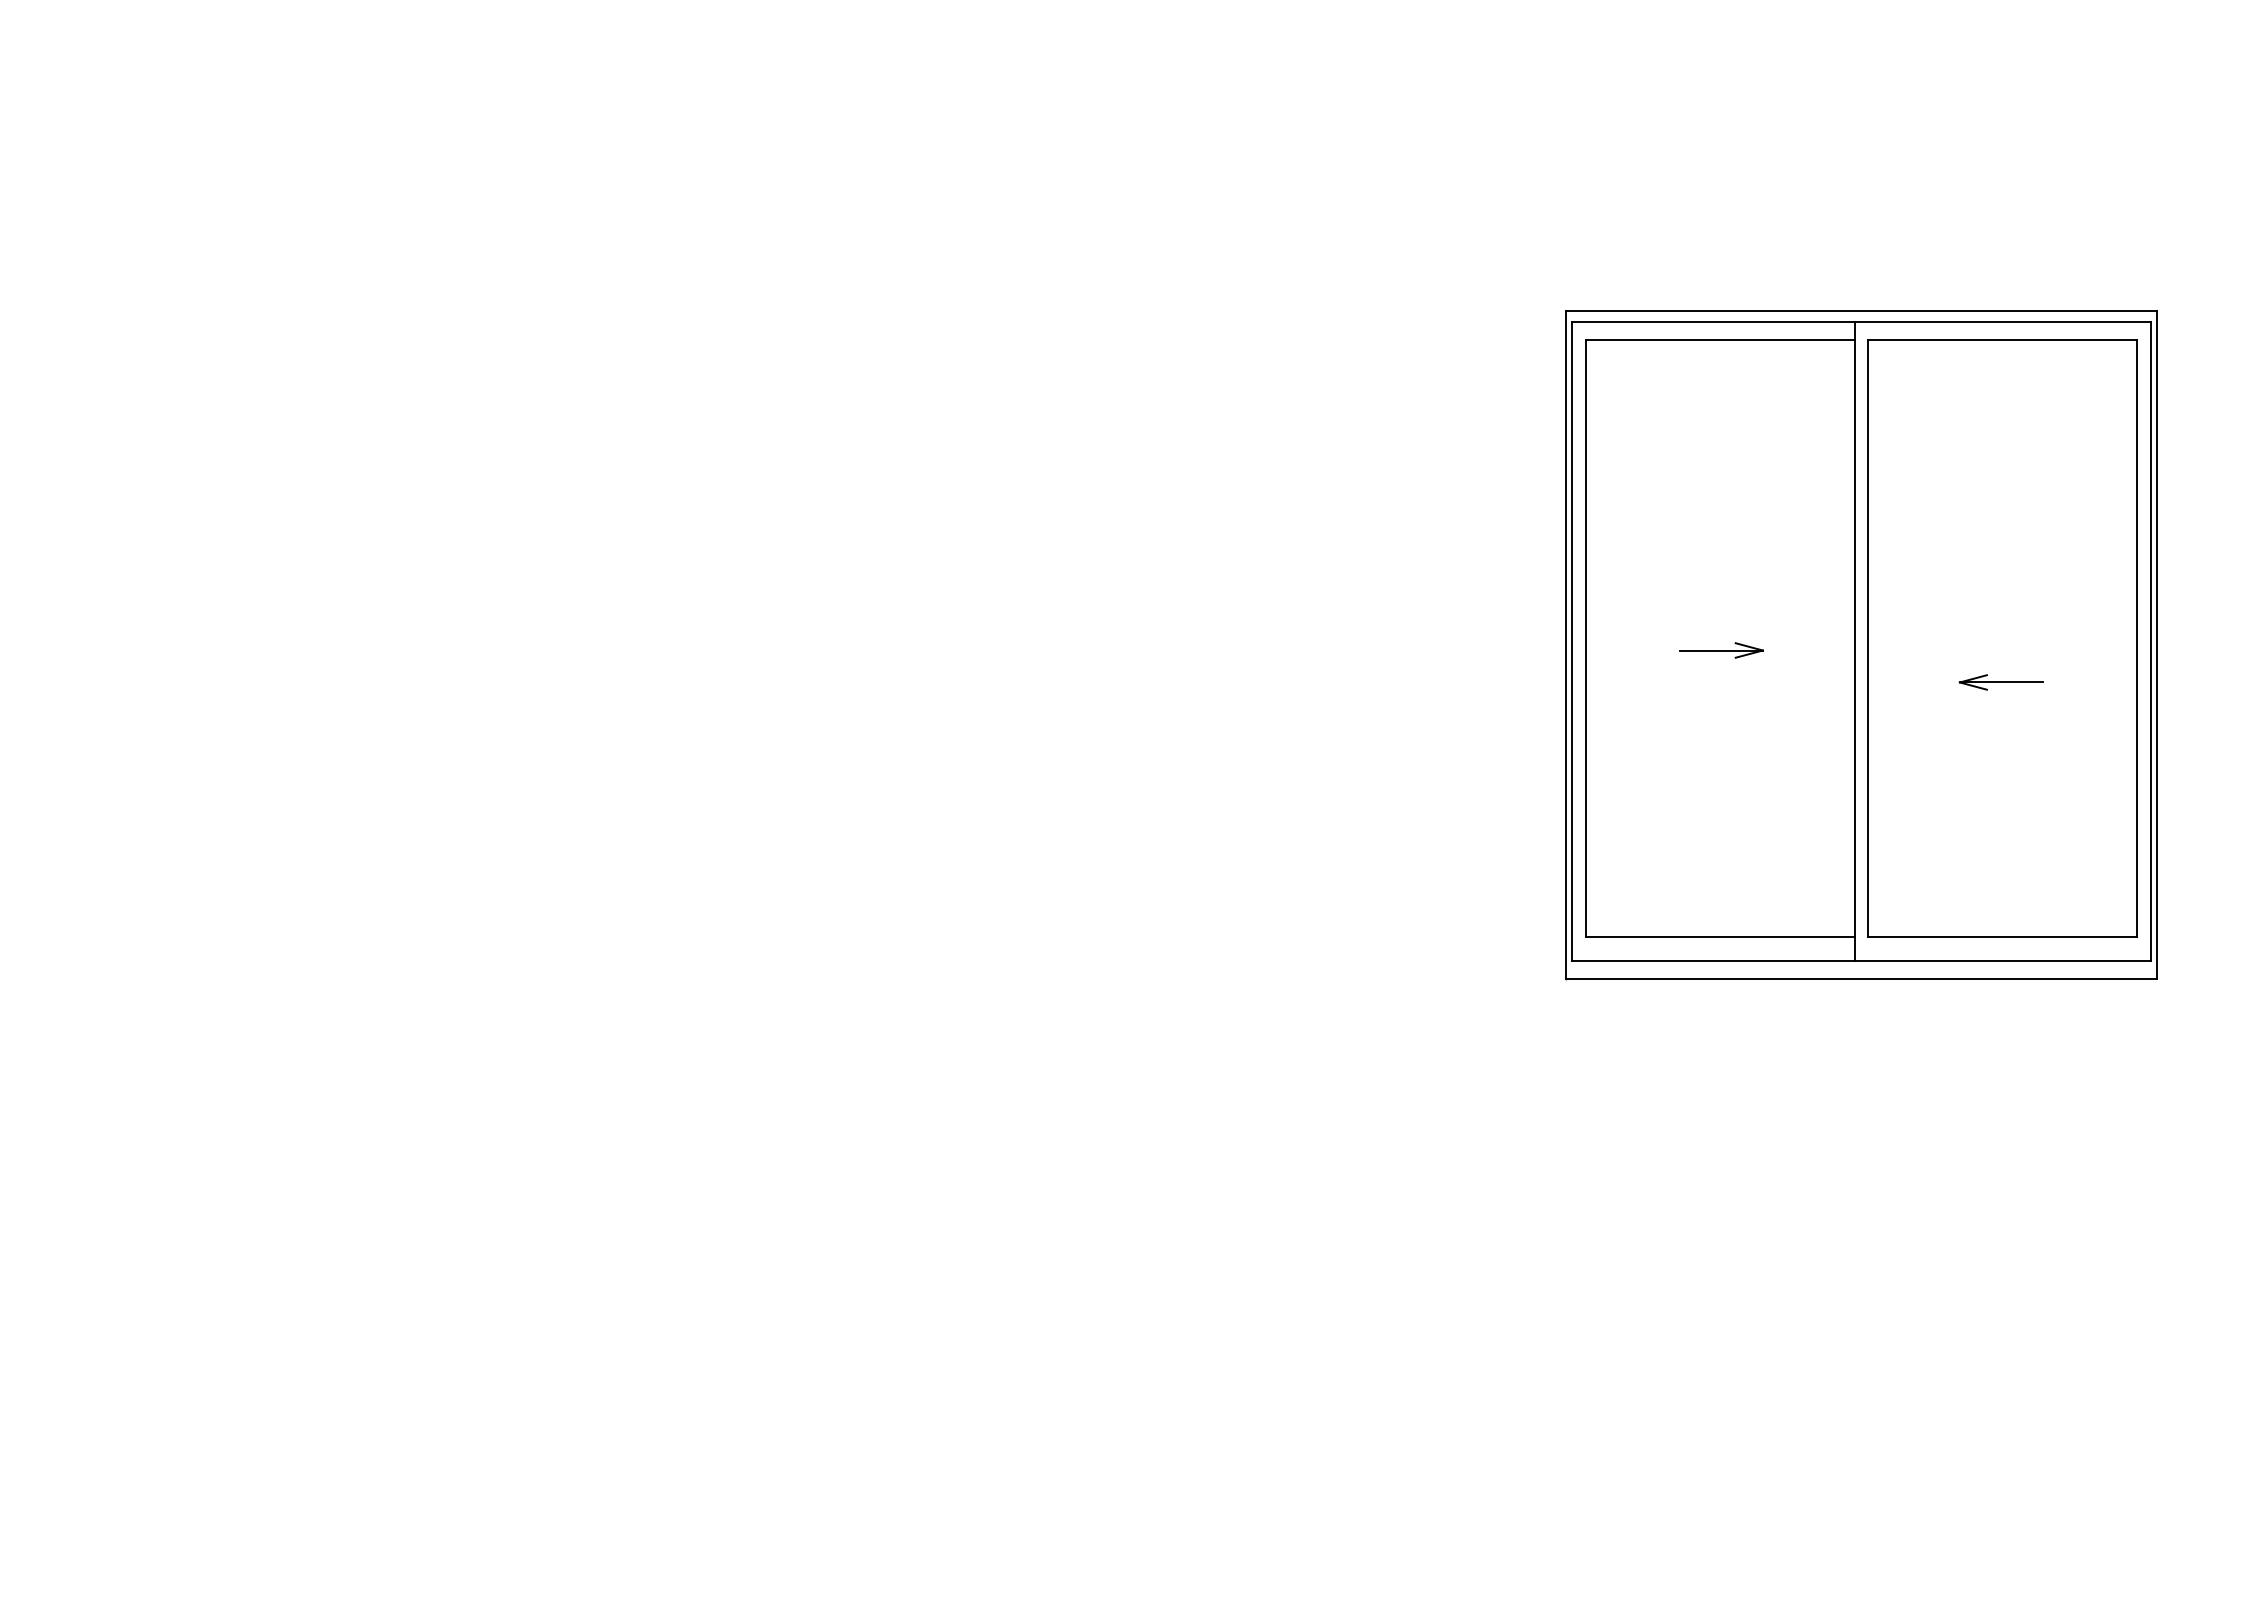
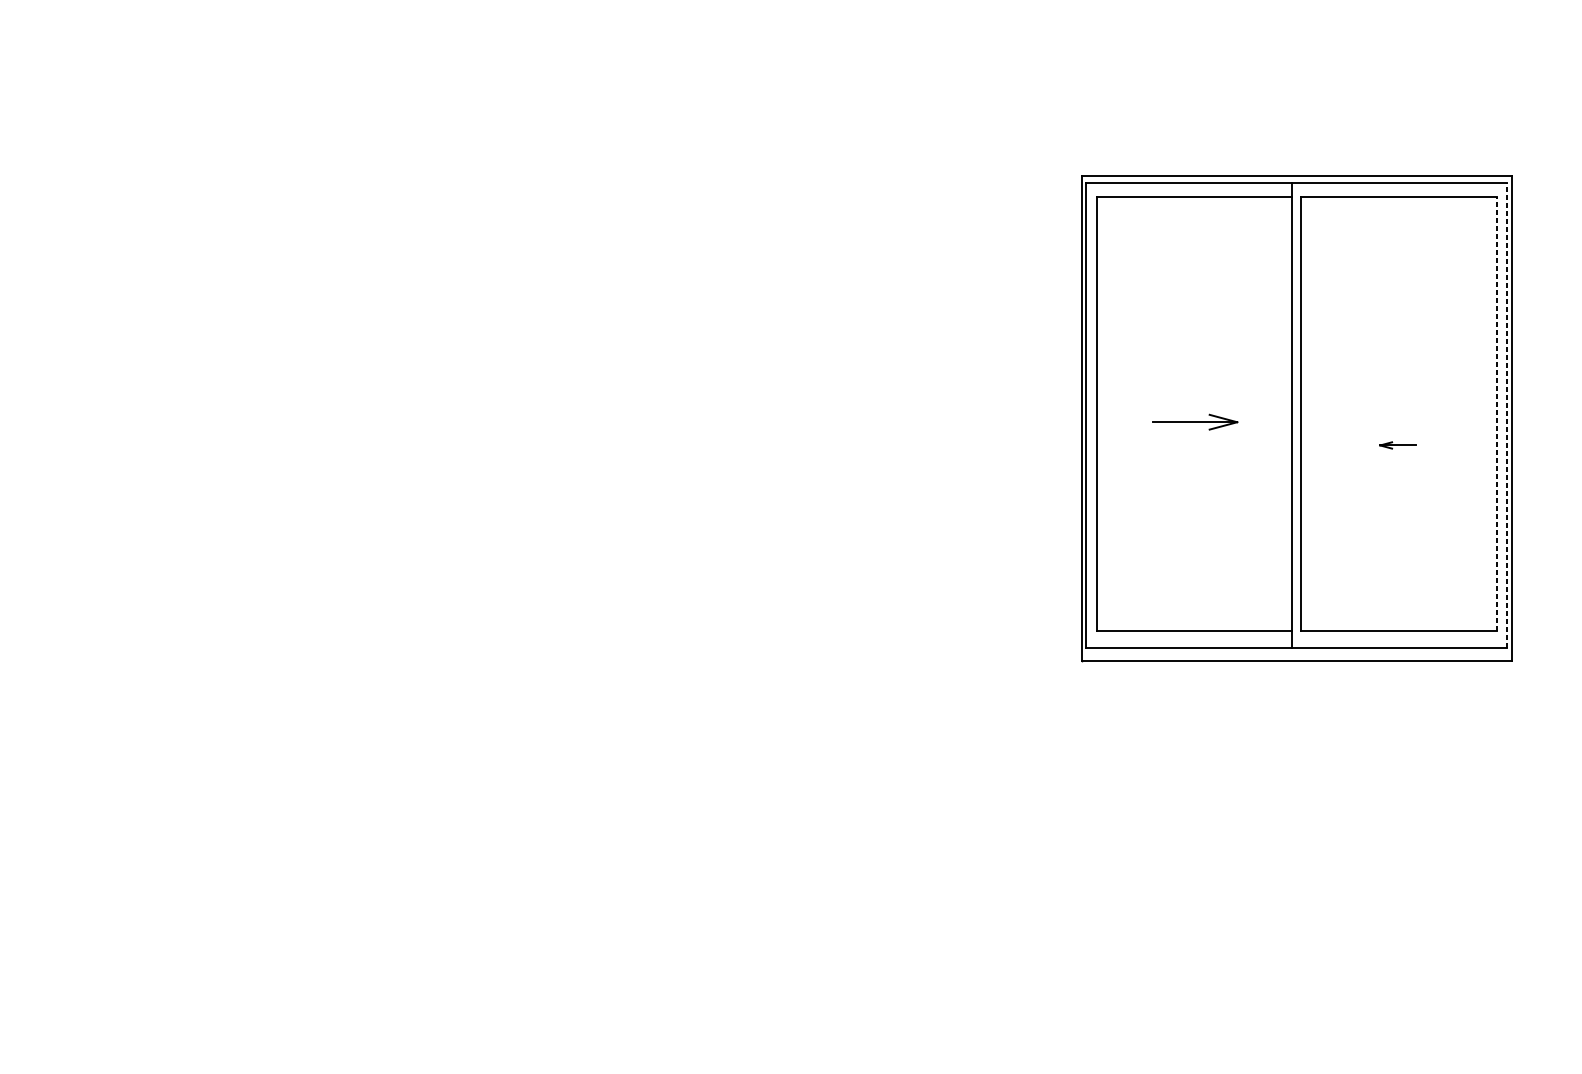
line: (2136, 638) -> (1496, 413), solid -> dashed
line: (2151, 641) -> (1507, 415), solid -> dashed
part: (1721, 650) -> (1195, 422), size x1.4
part: (2000, 682) -> (1397, 445), size x0.6

